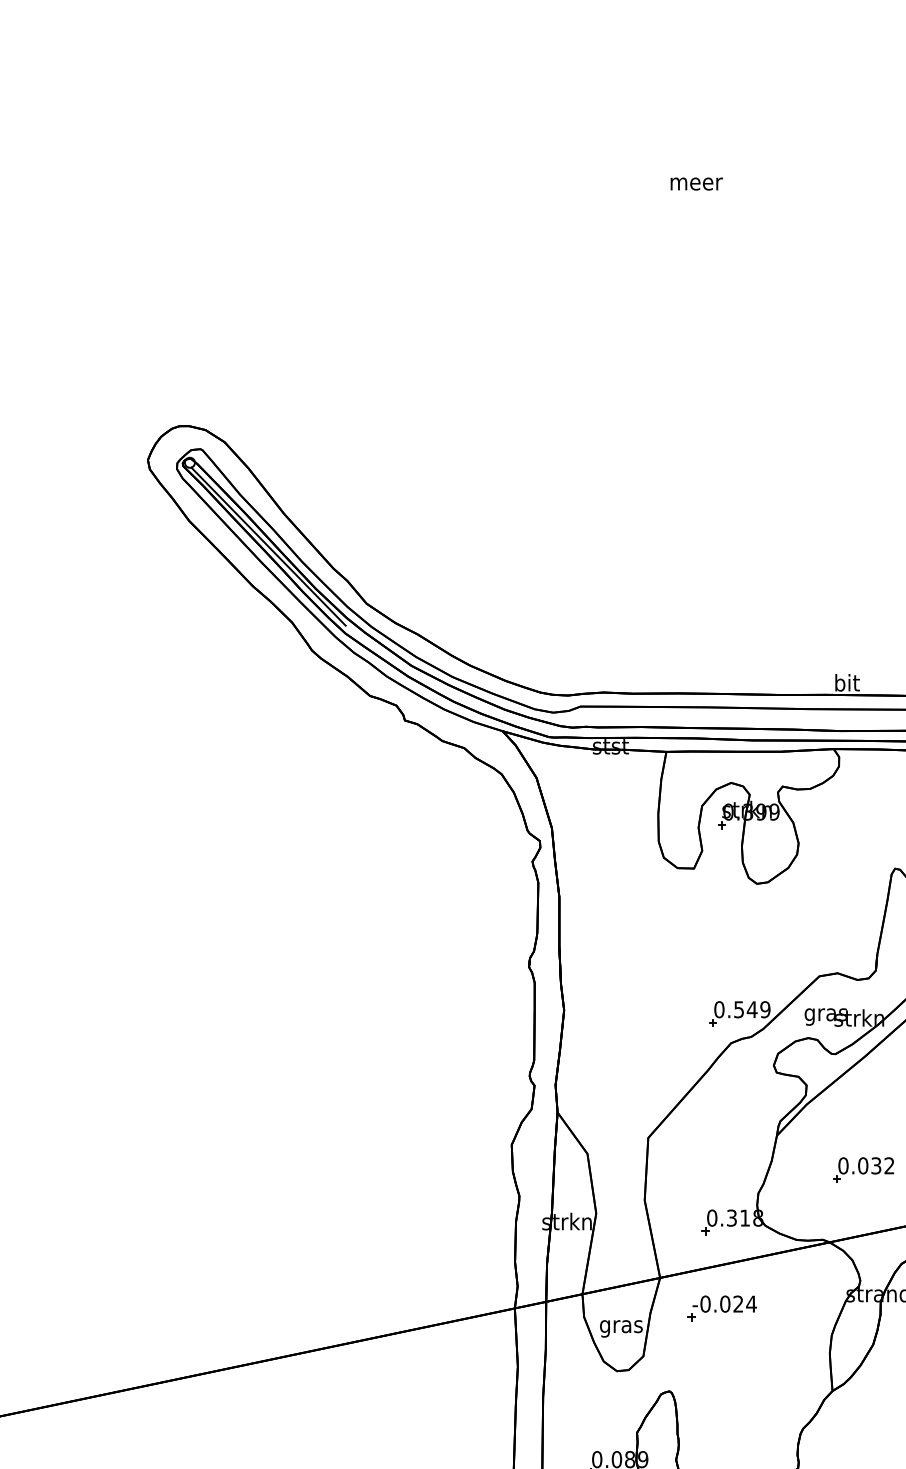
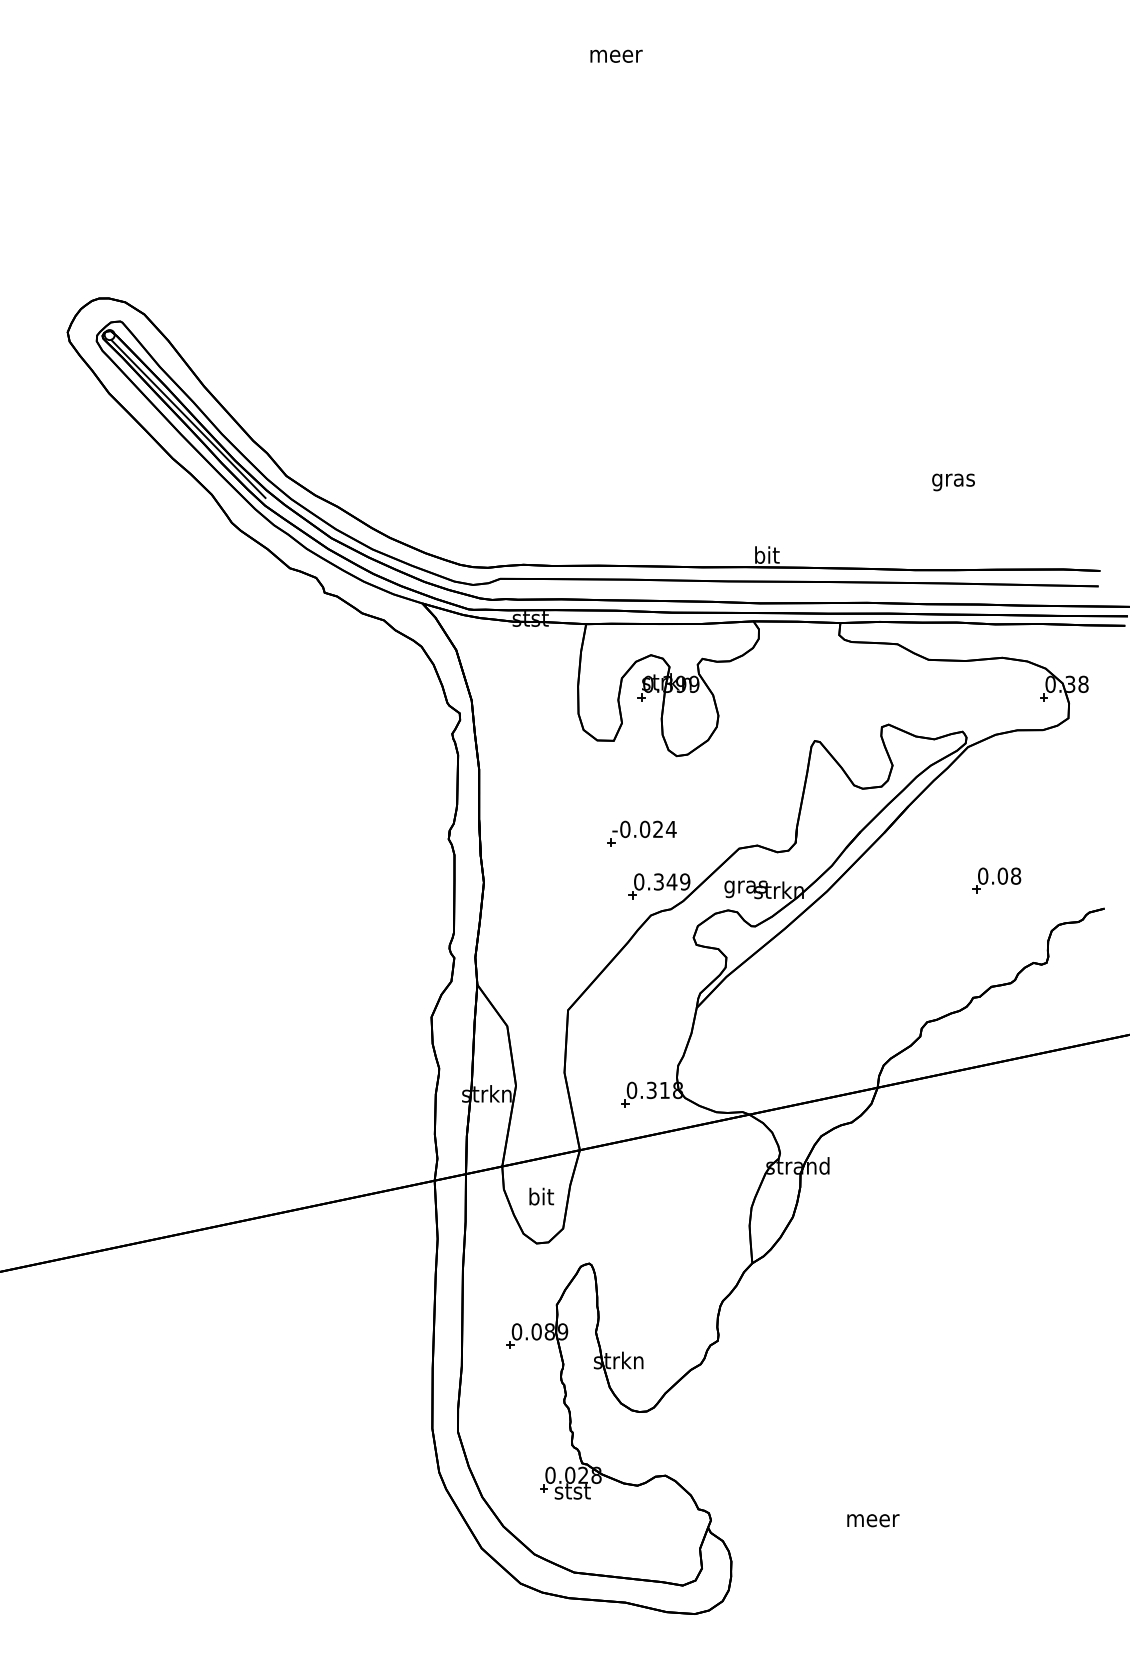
text: (738, 1009) -> (658, 881), 0.549 -> 0.349
part: (862, 1170) -> (782, 1042), removed
part: (721, 1308) -> (641, 833), moved
text: (620, 1326) -> (540, 1198), gras -> bit

